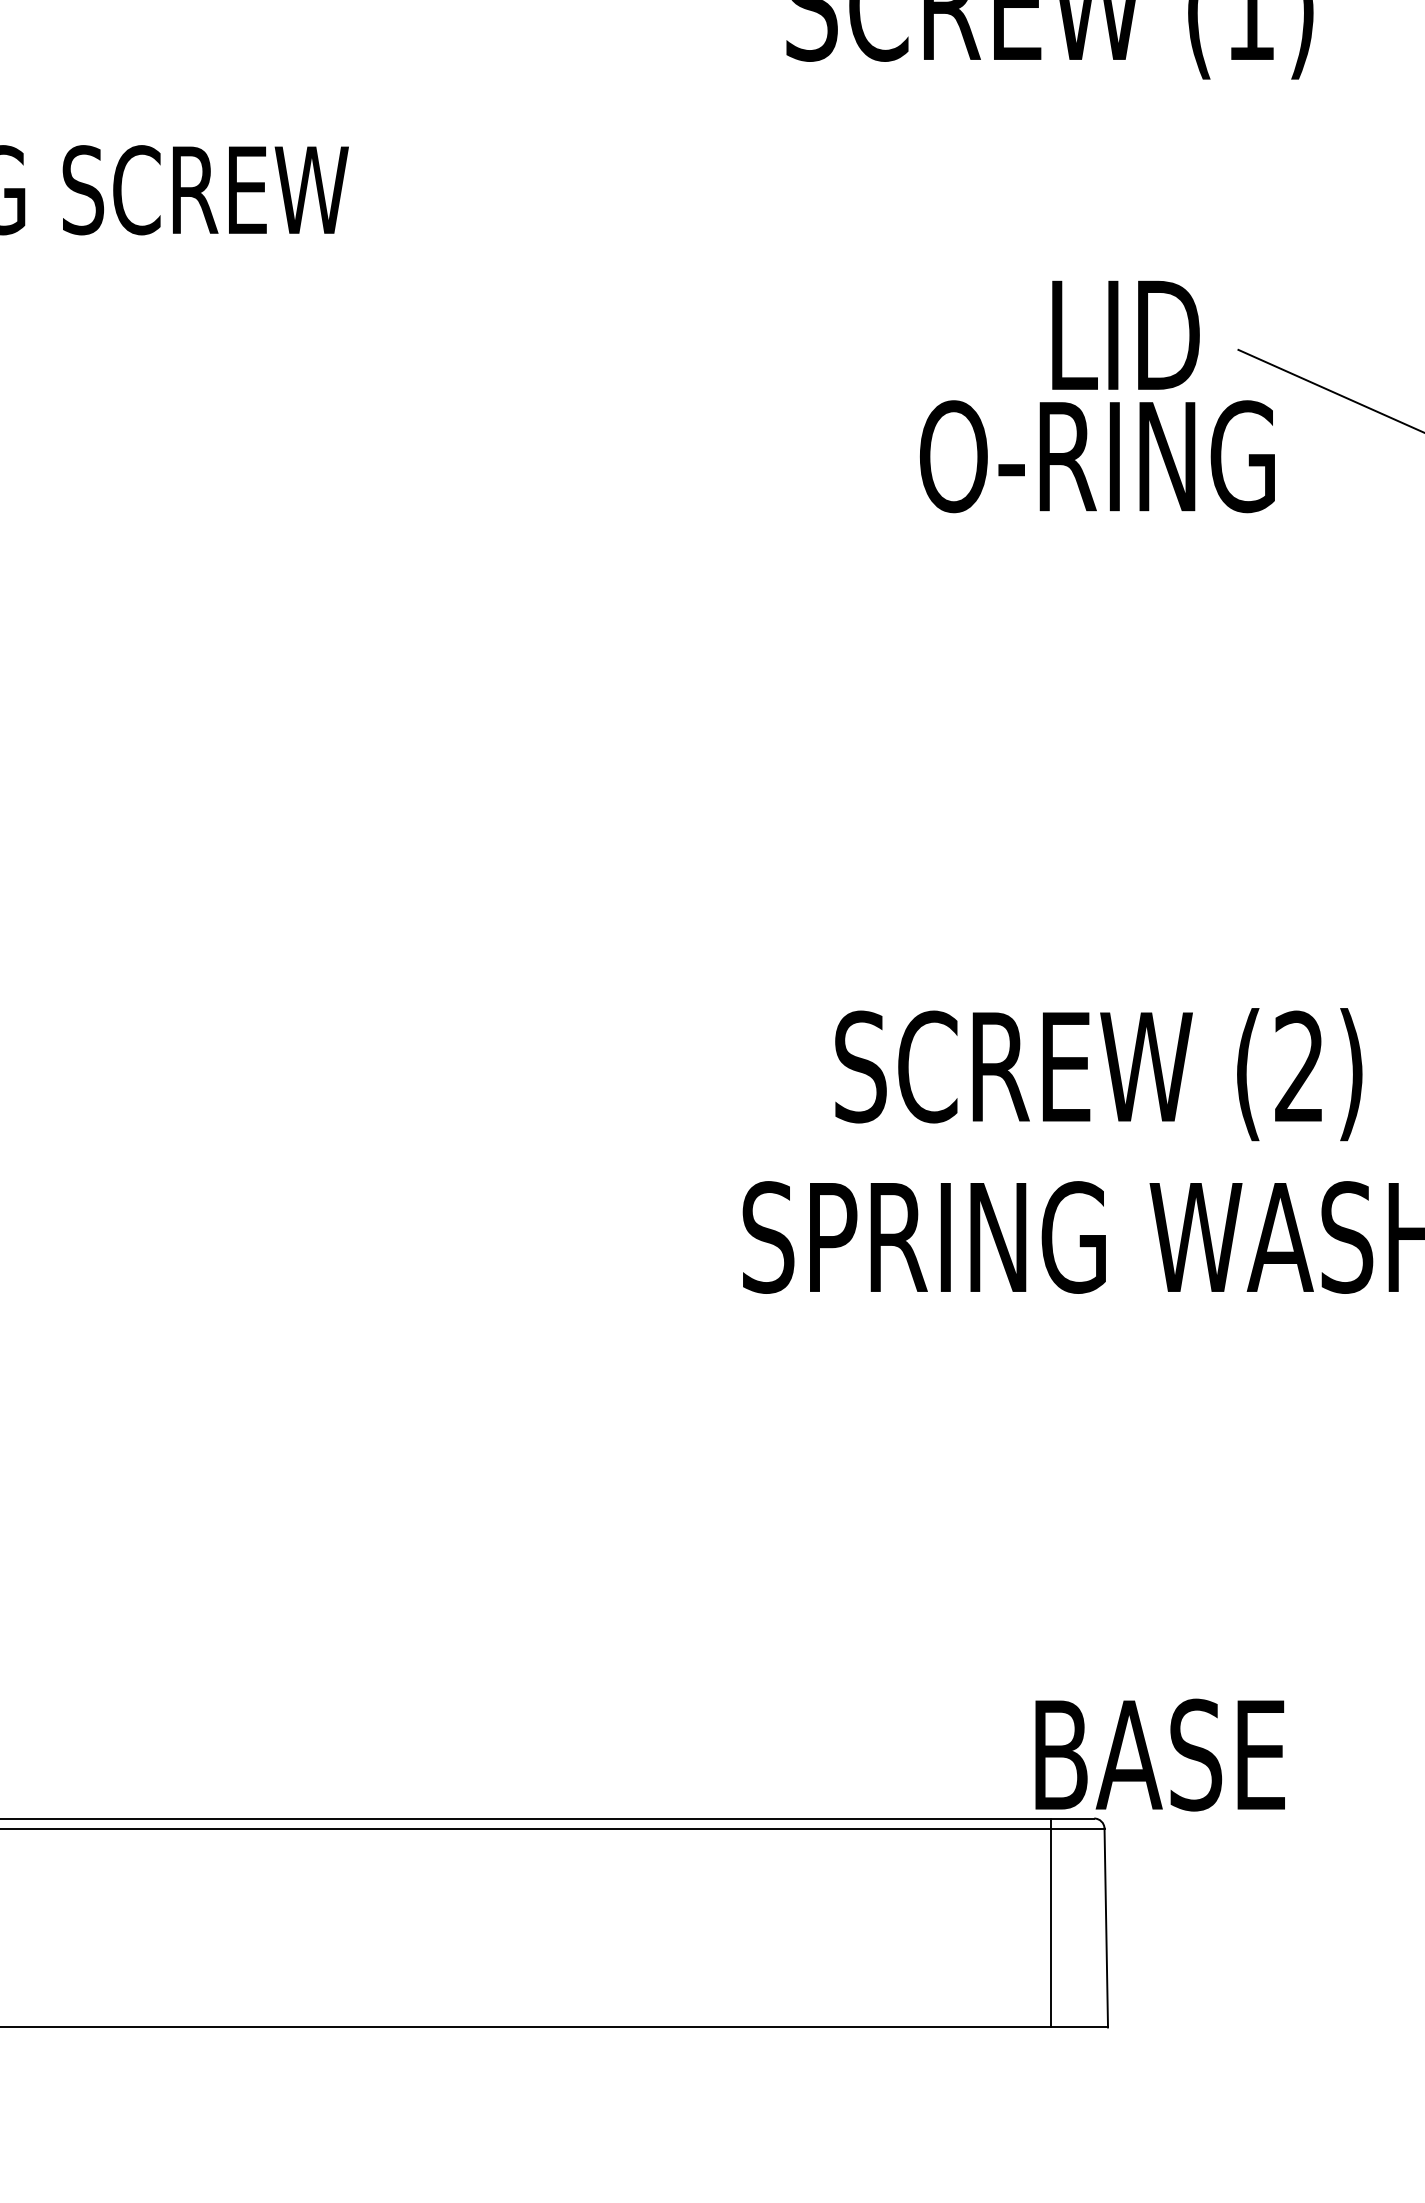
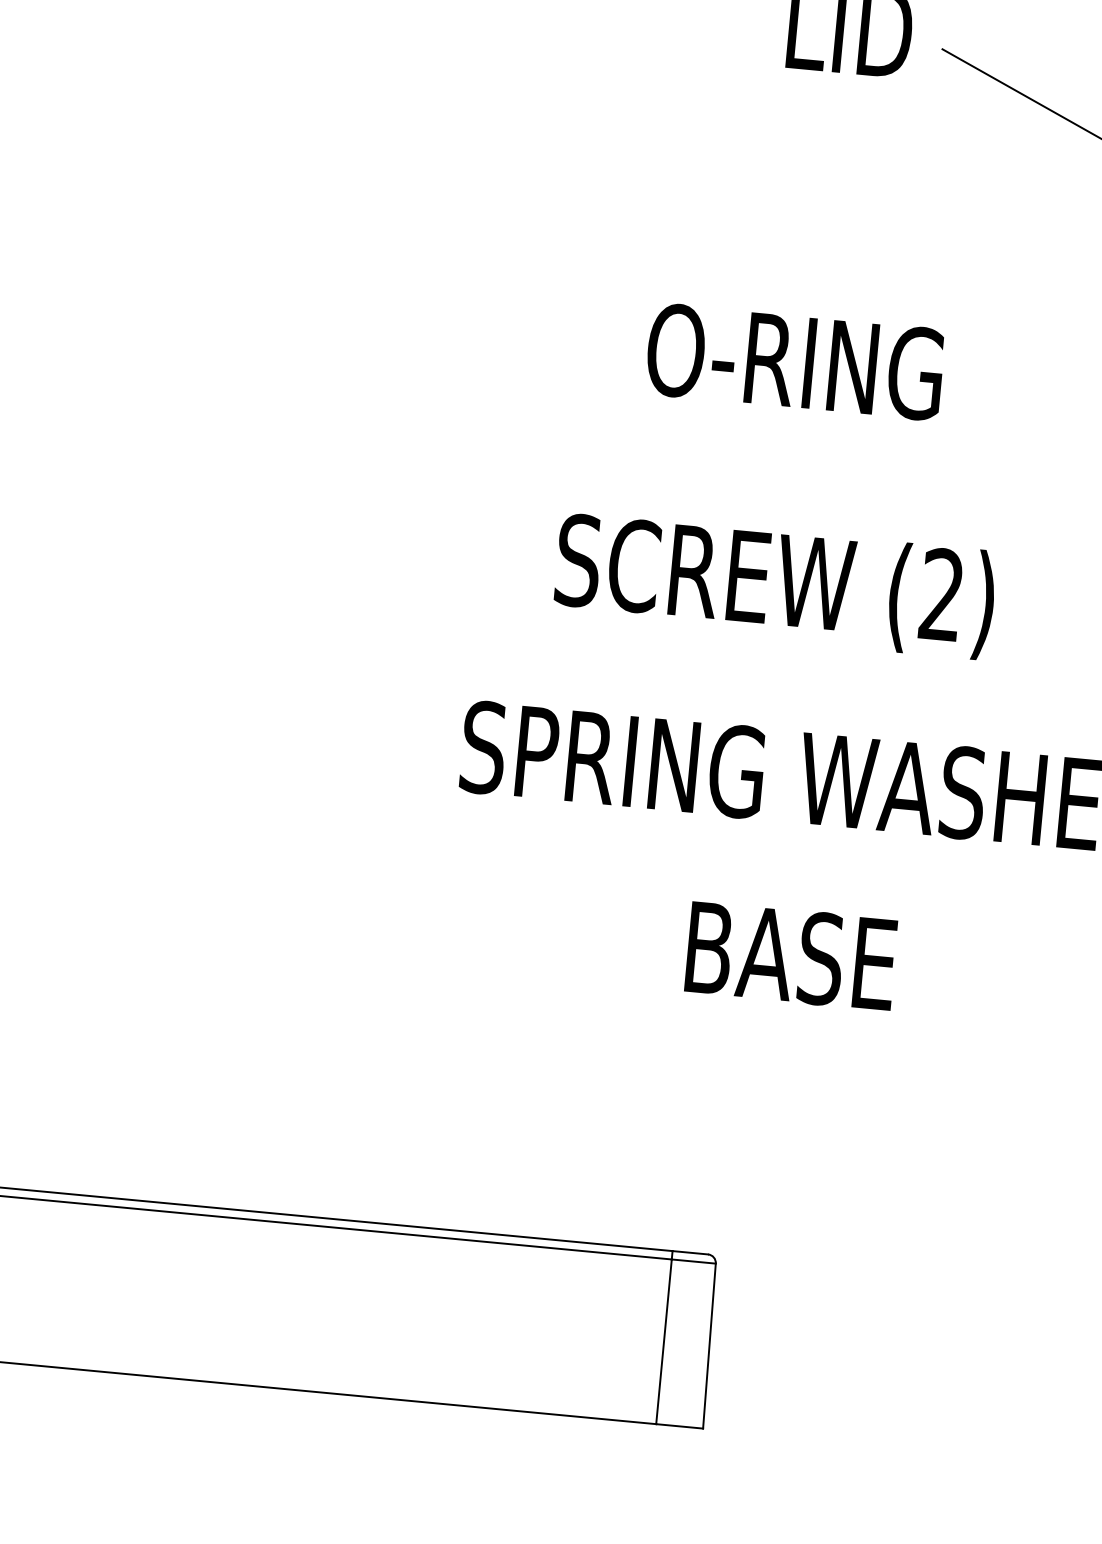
text: (1097, 456) -> (795, 361), moved
text: (1098, 1074) -> (774, 585), moved
text: (1159, 1754) -> (790, 955), moved

